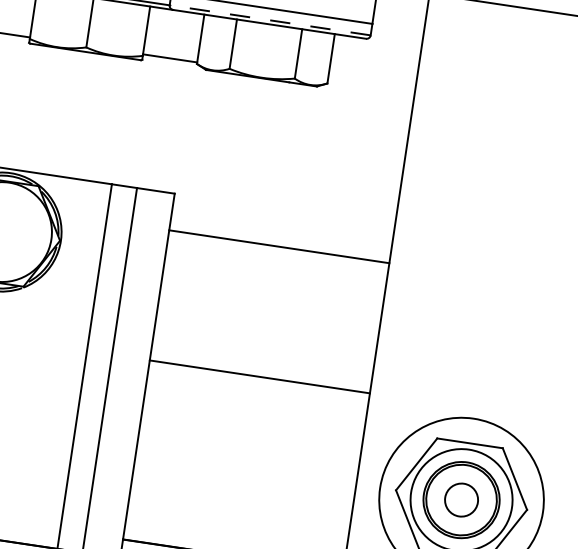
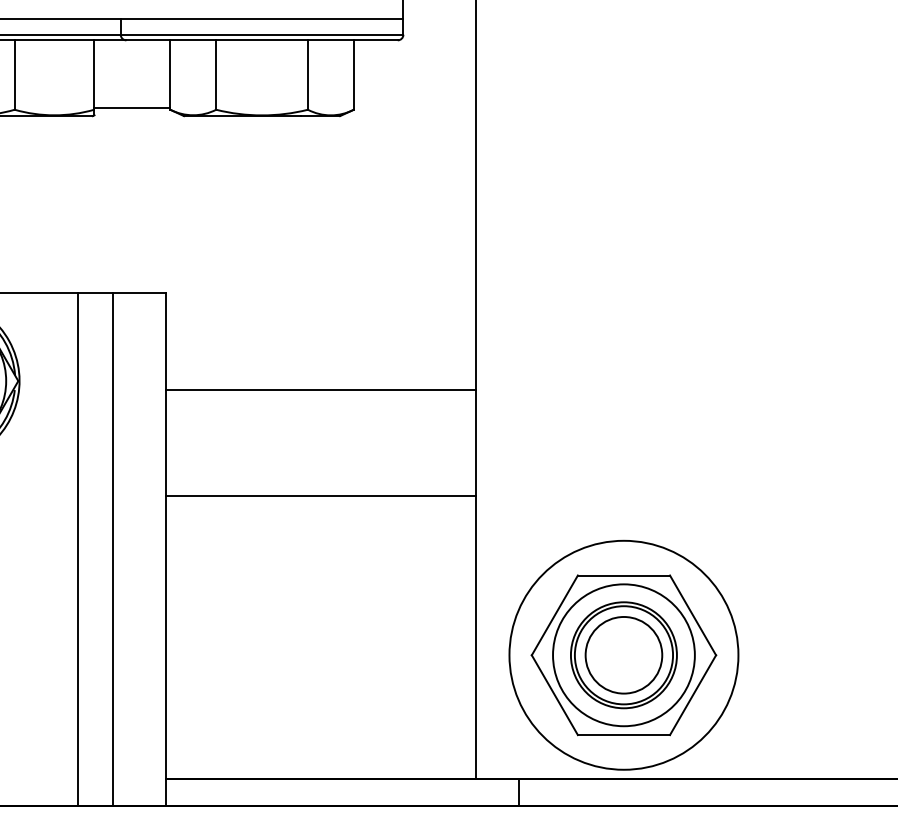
line: (269, 20) -> (261, 34), dashed -> solid
line: (278, 246) -> (320, 390), moved
line: (259, 376) -> (320, 496), moved
circle: (461, 499) -> (623, 654), size x1.67

